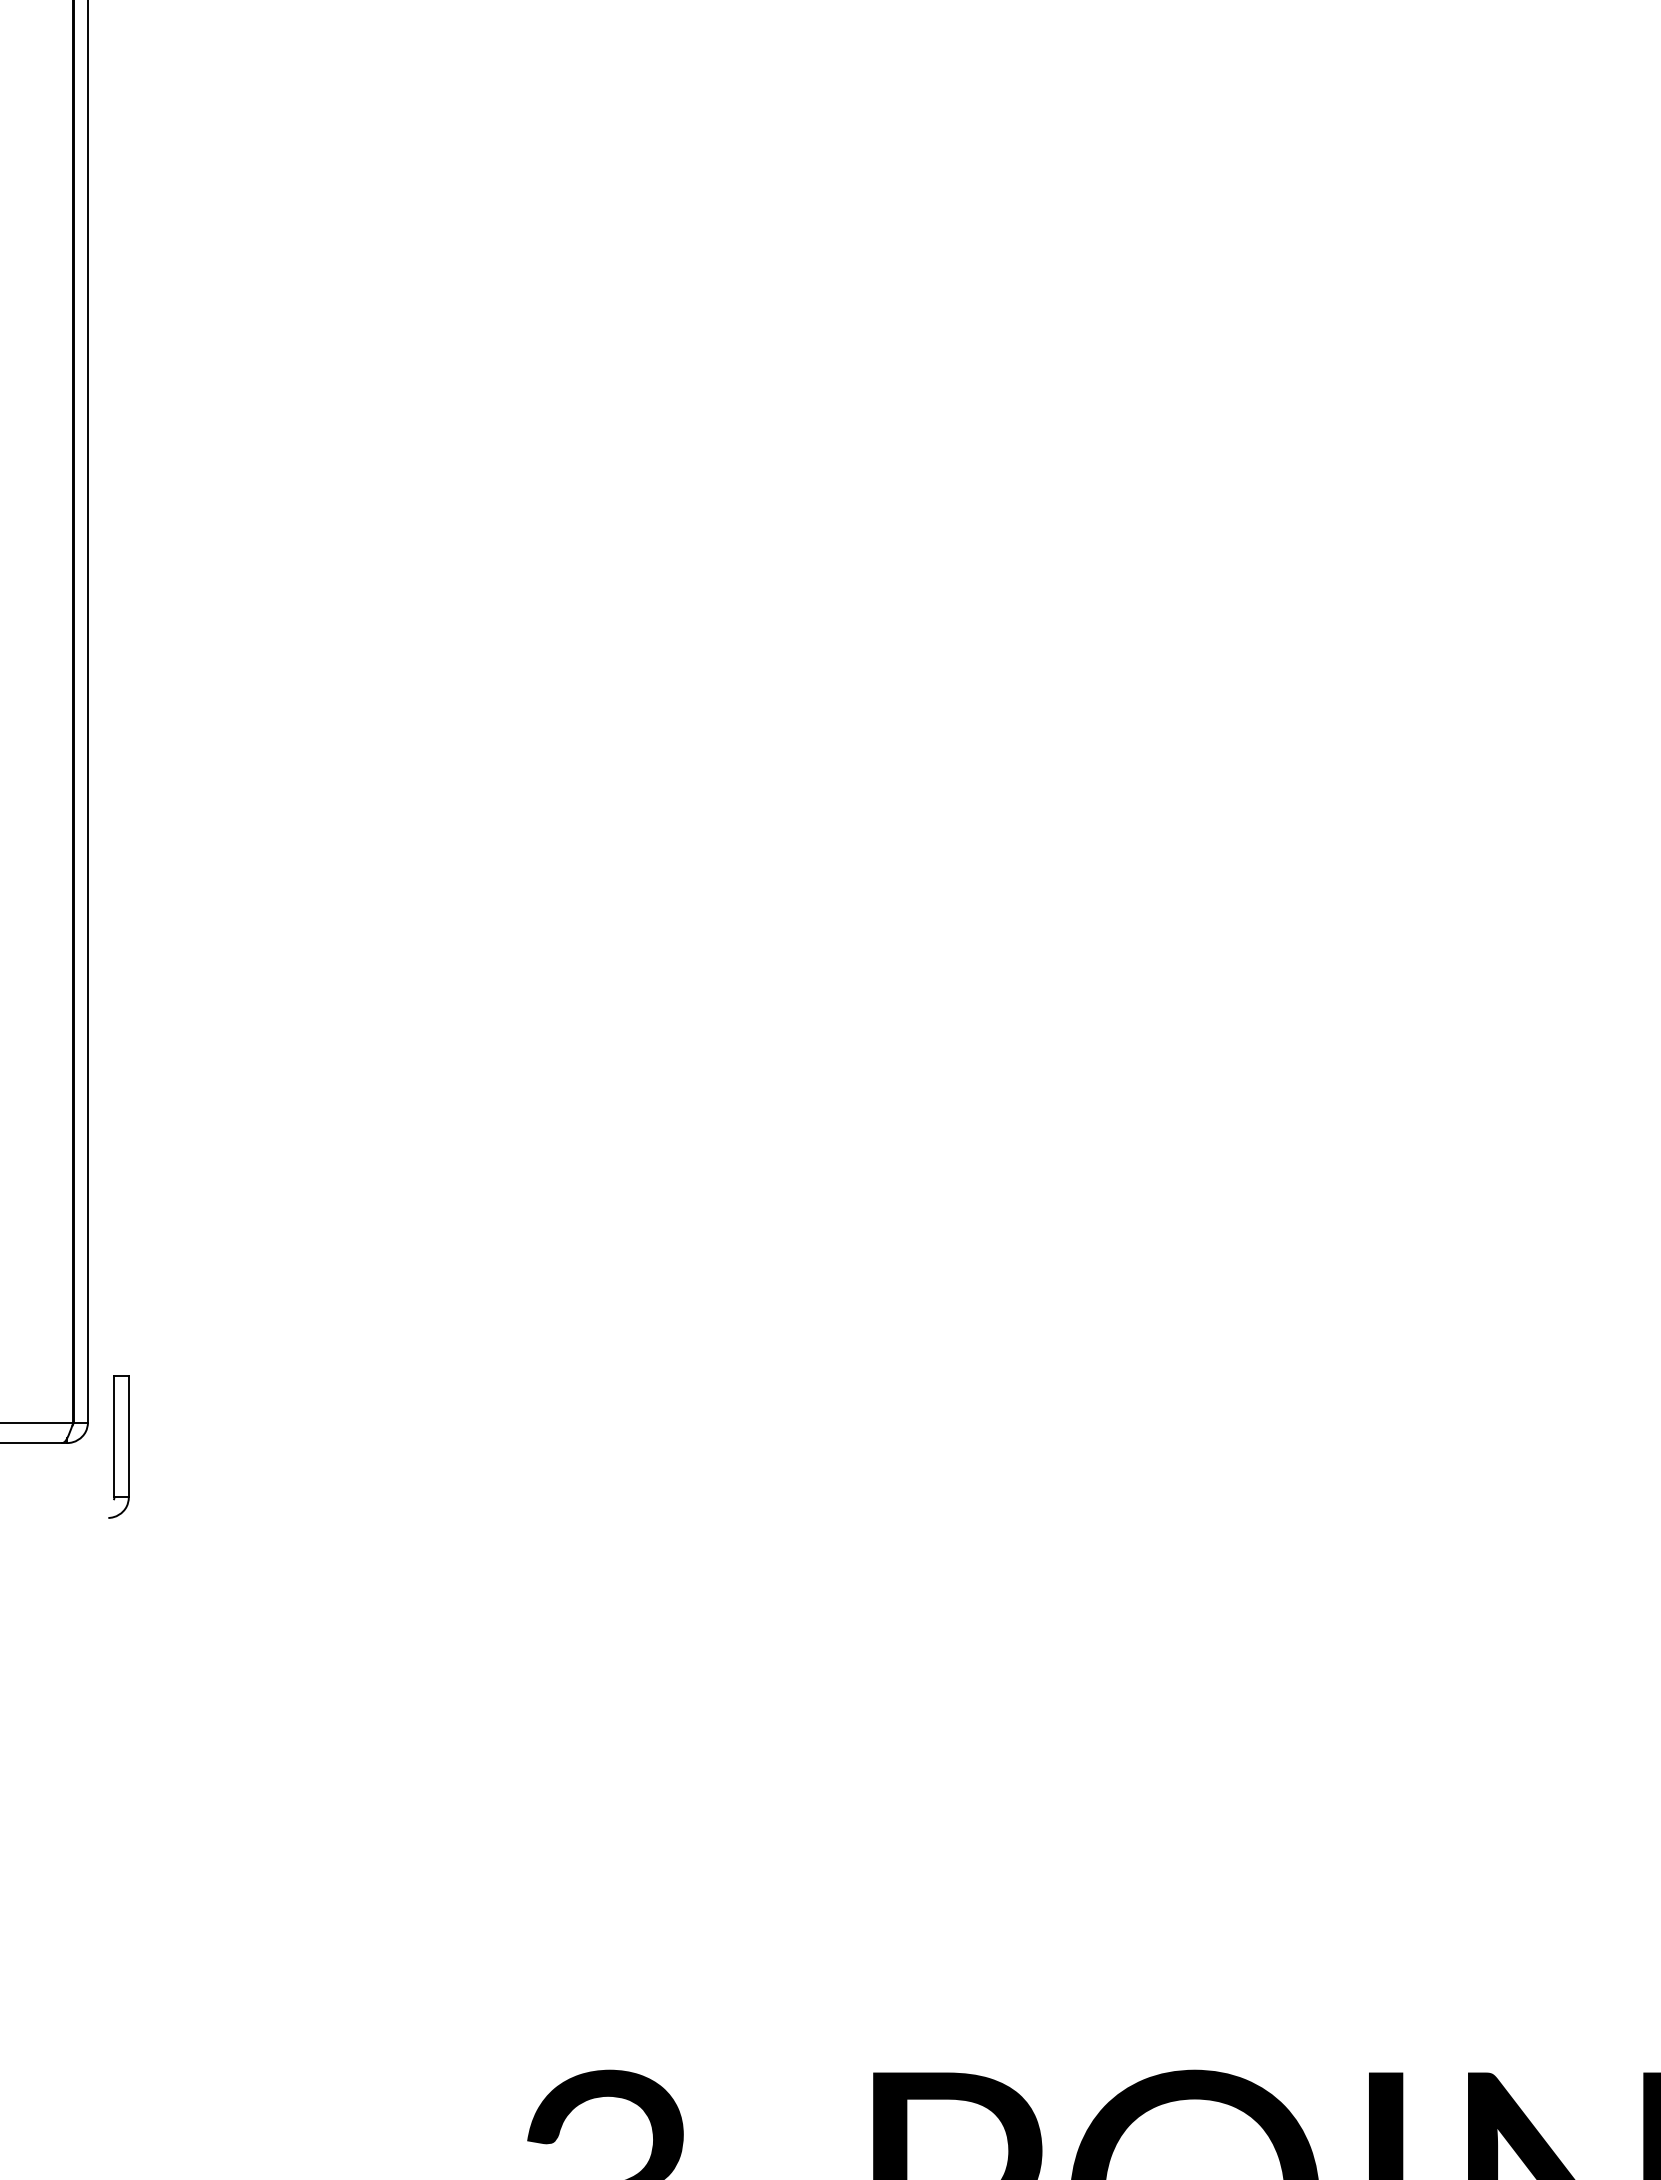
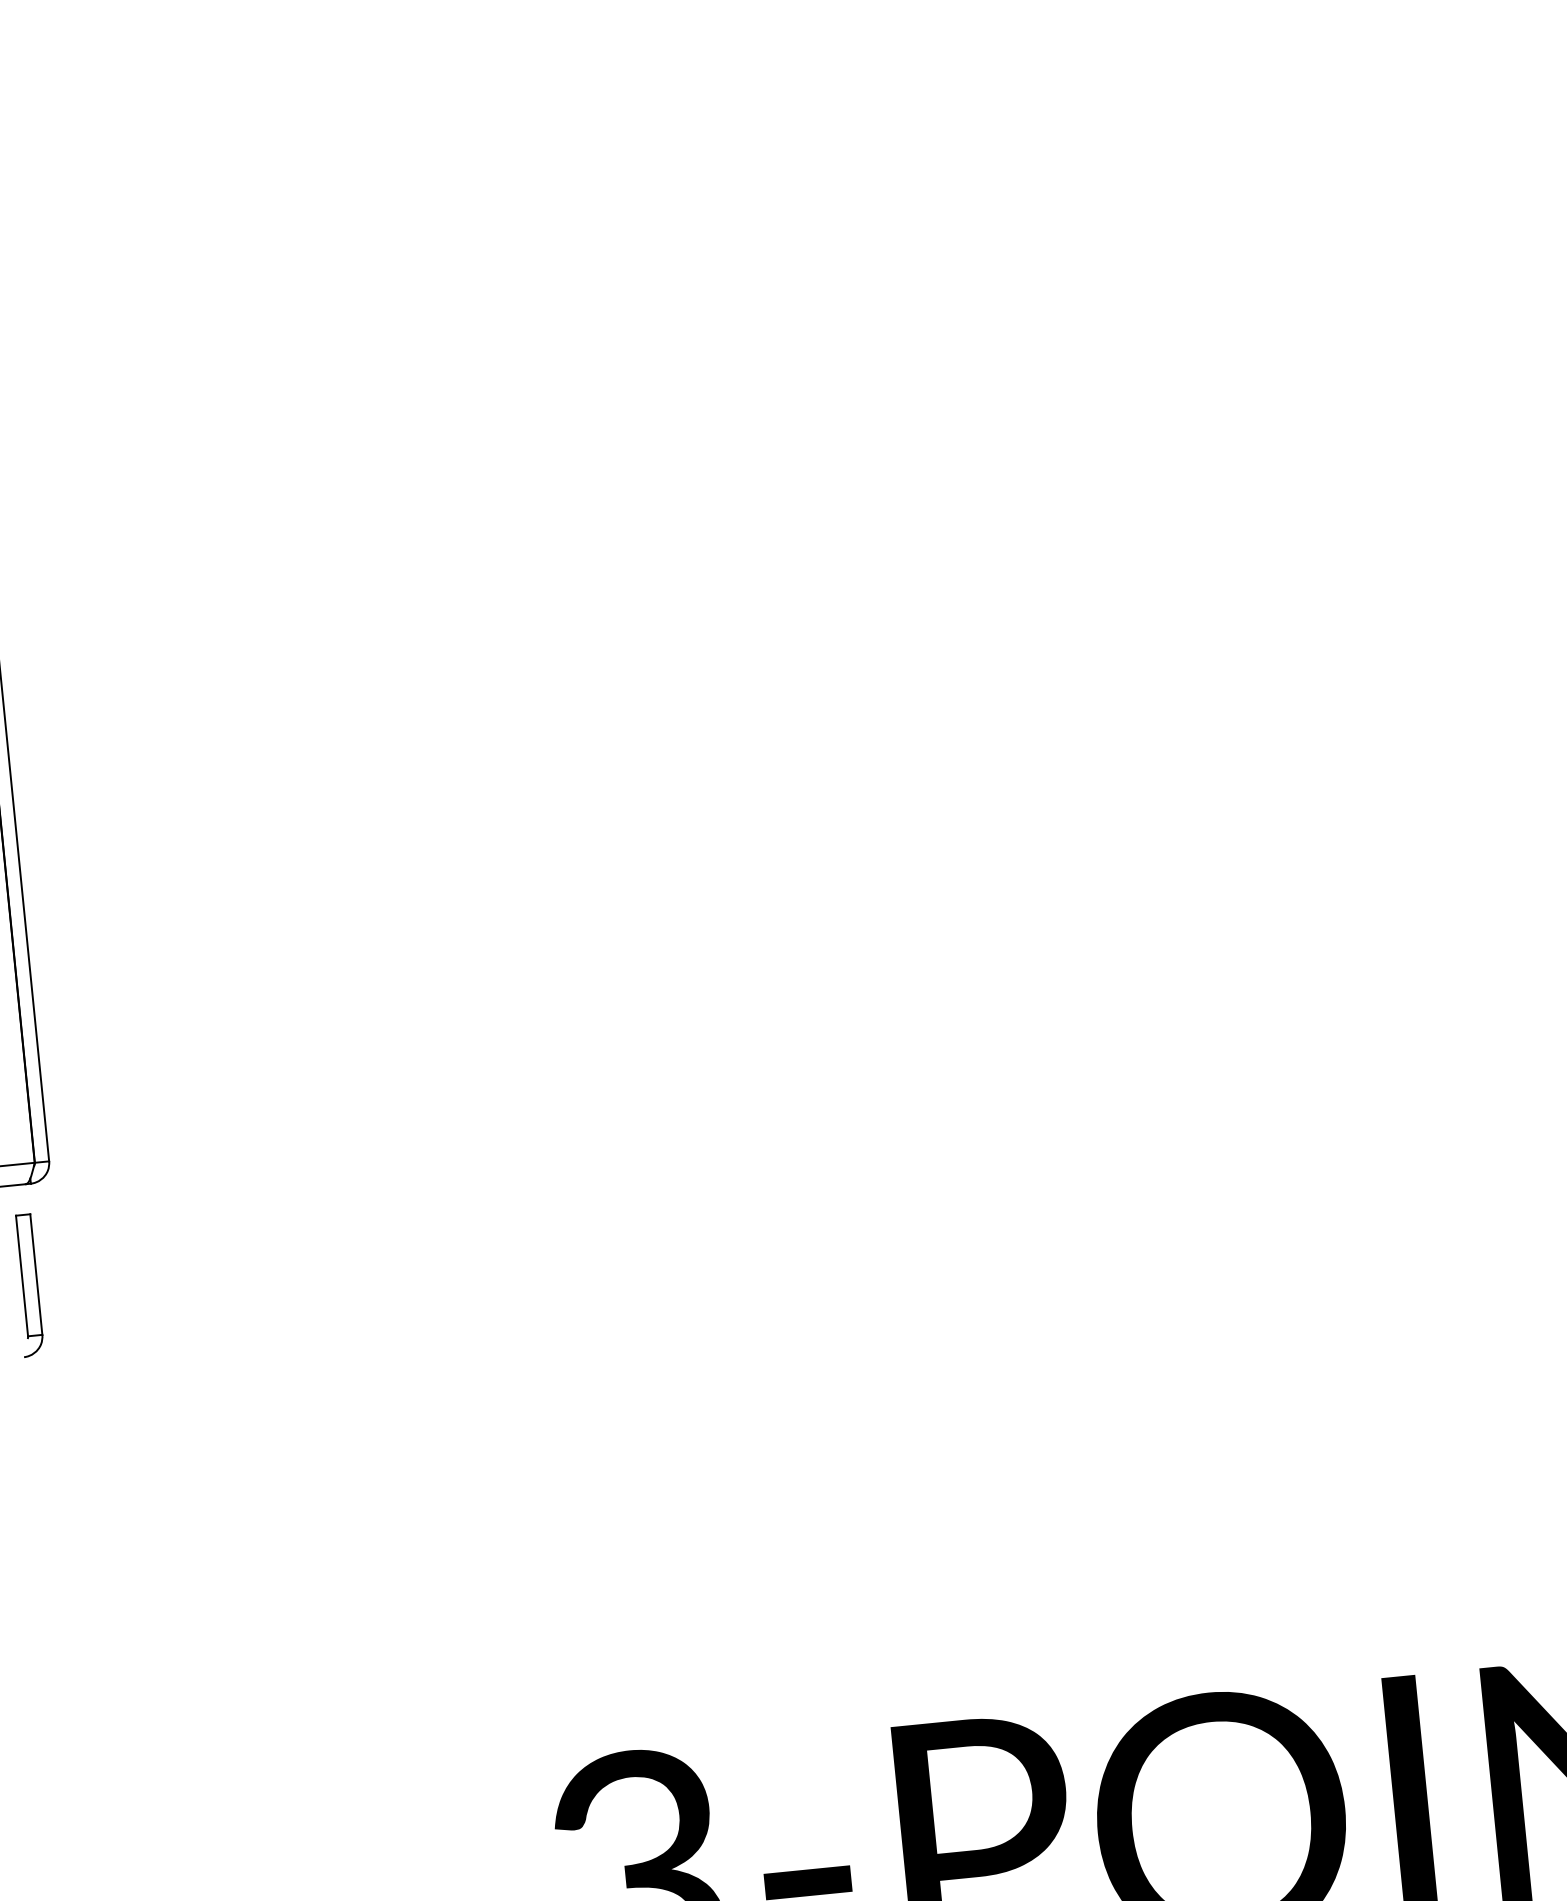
part: (118, 1446) -> (27, 1285), moved

